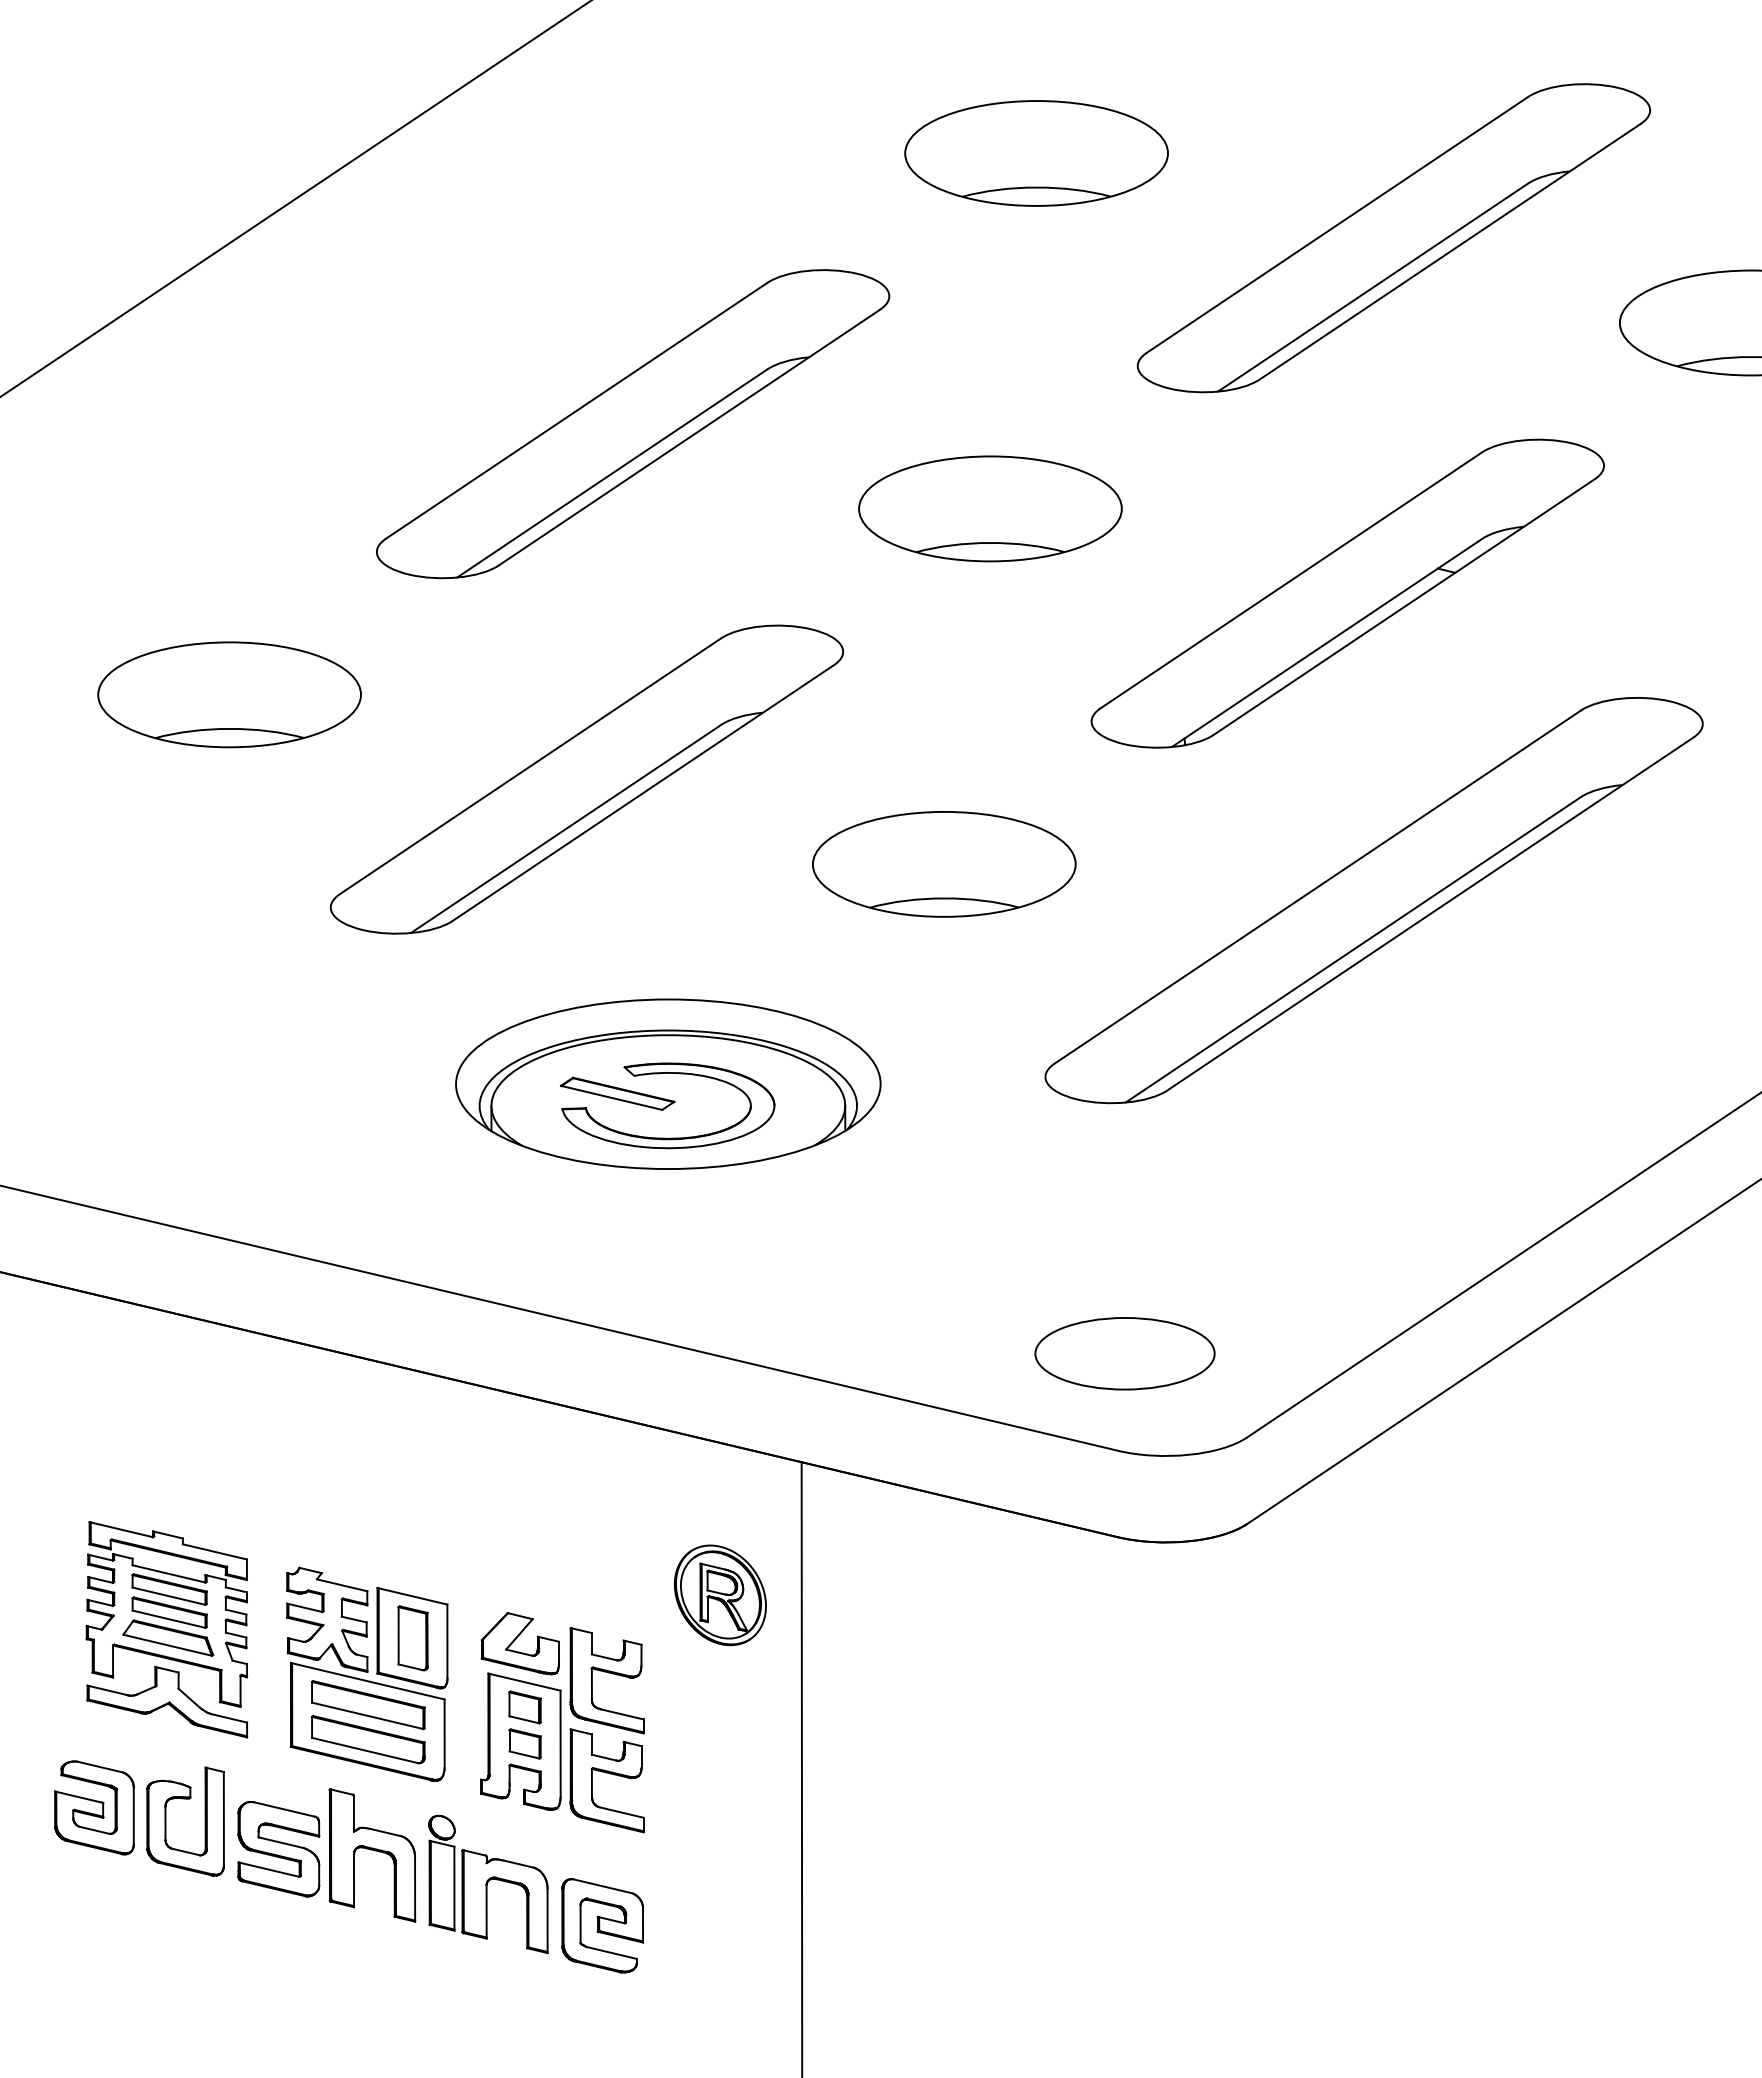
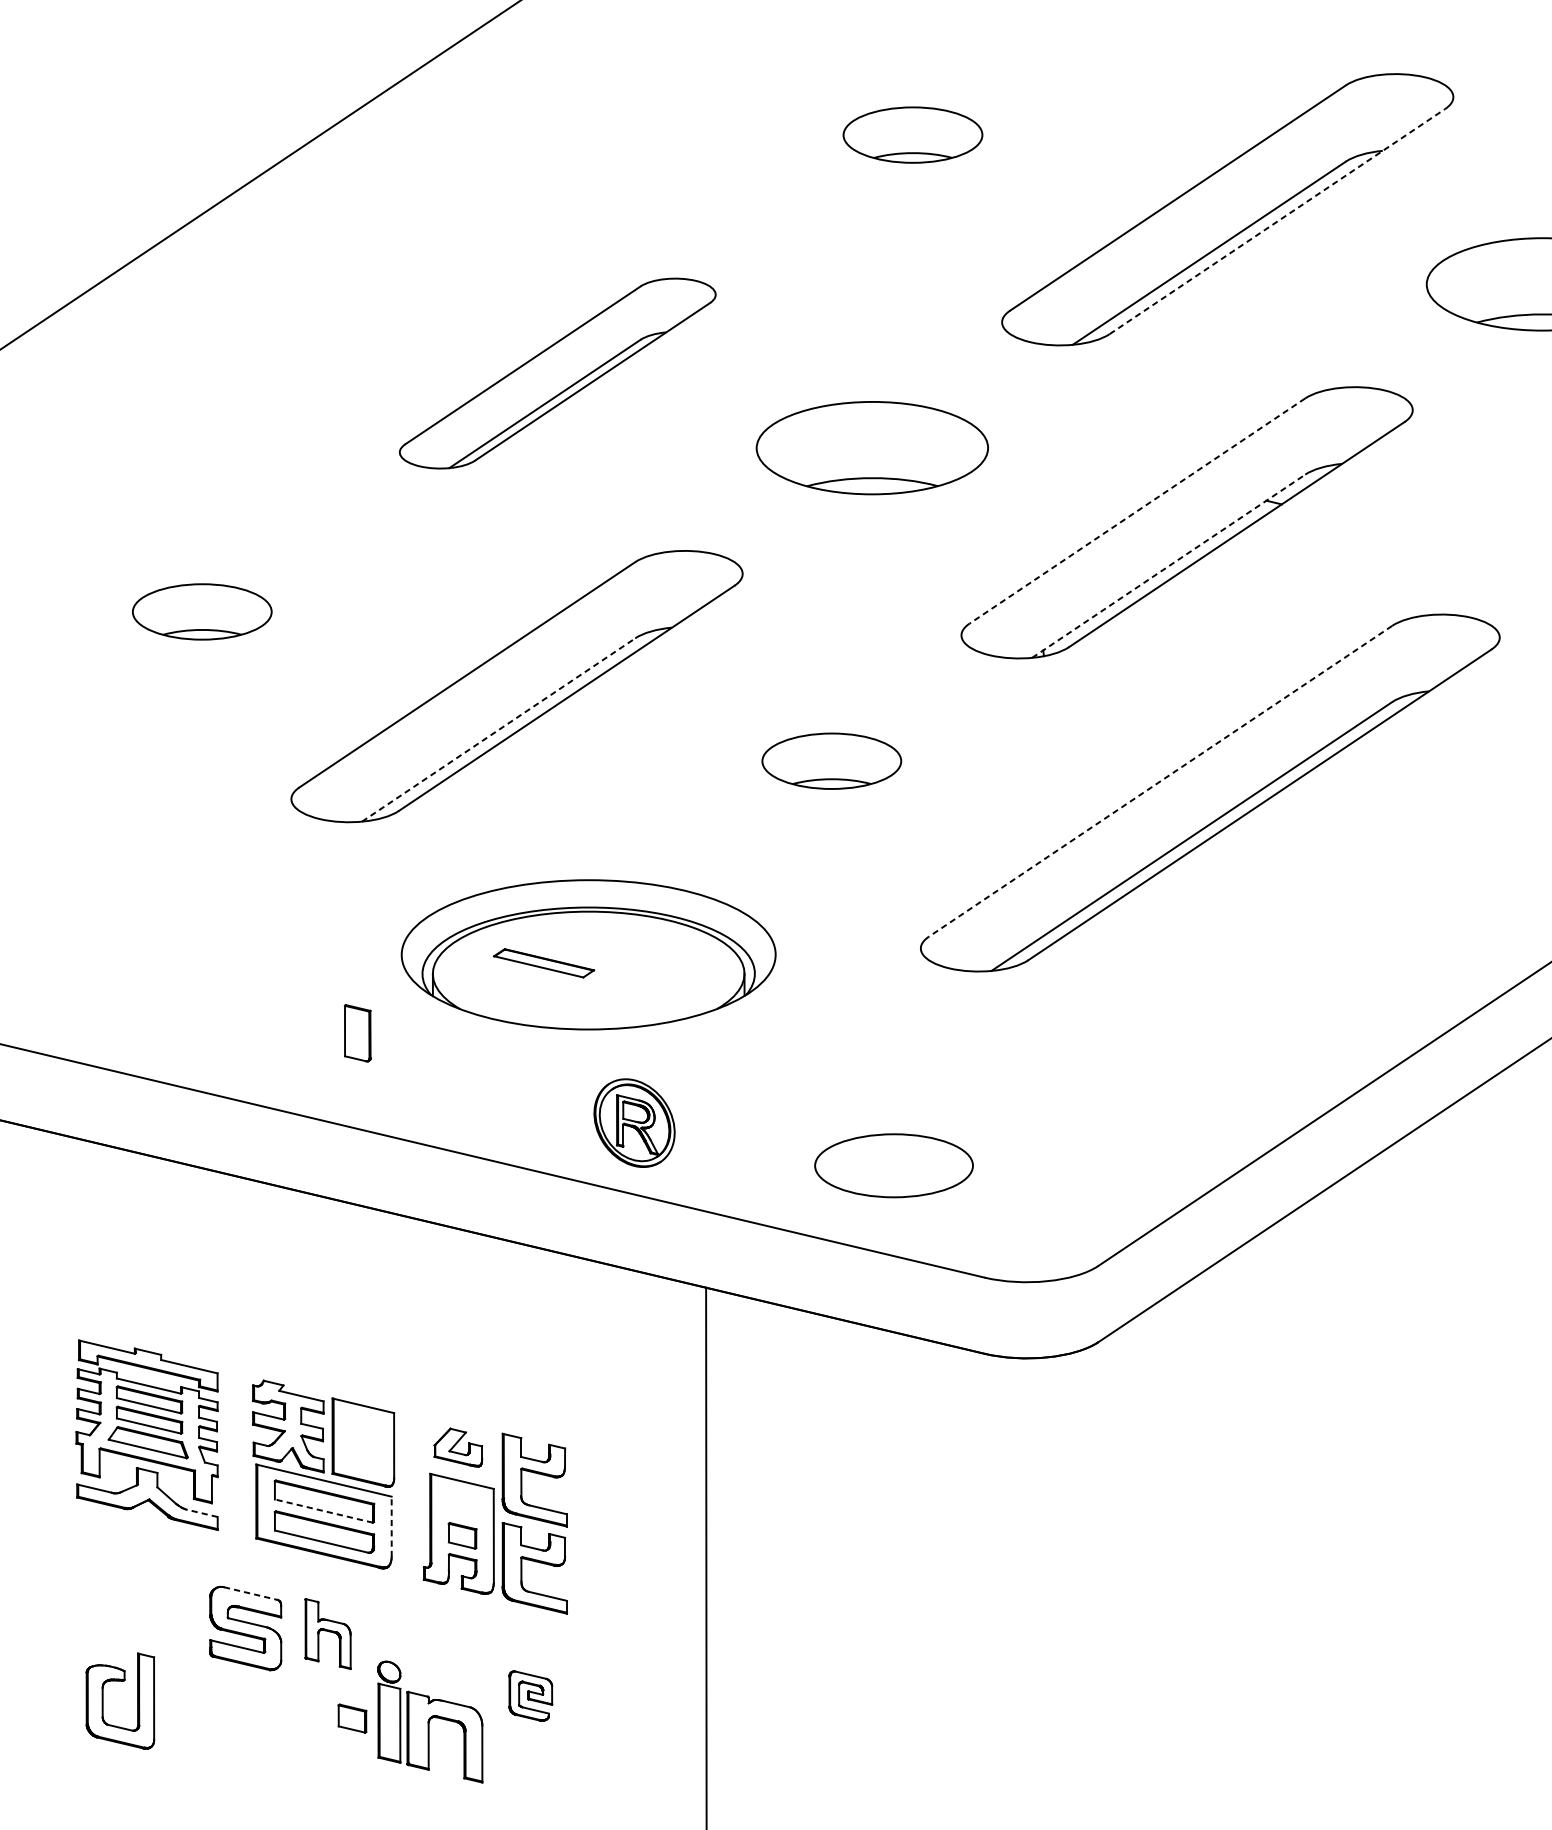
part: (1036, 153) -> (912, 135), size x0.6
line: (1450, 251) -> (1277, 221), solid -> dashed
part: (633, 424) -> (558, 373), size x0.7
line: (1290, 580) -> (1136, 511), solid -> dashed
line: (1326, 643) -> (1168, 566), solid -> dashed
part: (229, 694) -> (202, 611), size x0.6
line: (566, 828) -> (499, 729), solid -> dashed
part: (944, 864) -> (831, 761), size x0.6
line: (1317, 887) -> (1160, 781), solid -> dashed
part: (668, 1073) -> (588, 945), removed
part: (1124, 1353) -> (893, 1165), moved
part: (719, 1595) -> (633, 1123), moved
part: (412, 1638) -> (357, 1033), moved
part: (519, 1643) -> (457, 1447), size x0.7
part: (524, 1707) -> (351, 1718), moved
line: (367, 1715) -> (323, 1510), solid -> dashed
line: (228, 1718) -> (201, 1513), solid -> dashed
line: (444, 1733) -> (391, 1526), solid -> dashed
part: (94, 1807) -> (83, 1591), removed
line: (285, 1809) -> (251, 1593), solid -> dashed
part: (166, 1821) -> (103, 1701), moved
part: (372, 1855) -> (328, 1634), size x0.6
part: (488, 1883) -> (430, 1721), moved
part: (602, 1925) -> (530, 1695), size x0.6

